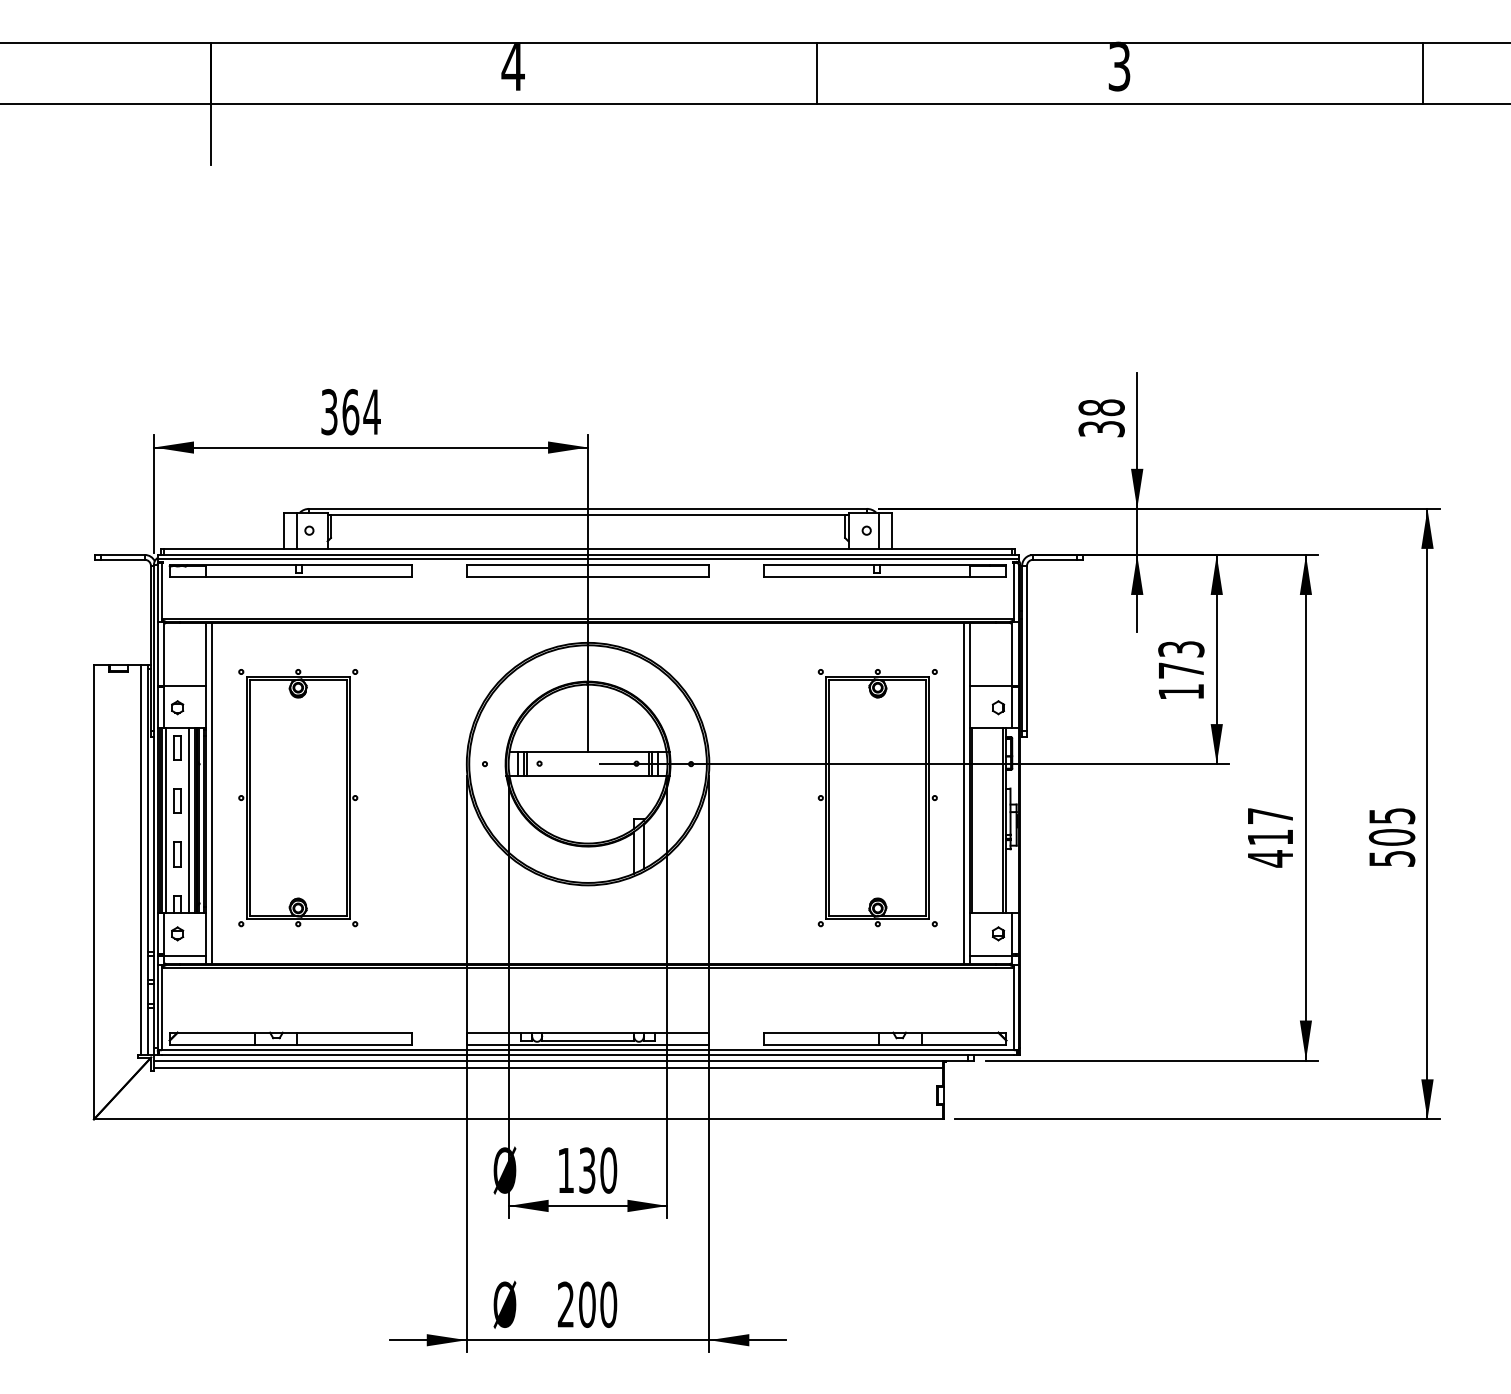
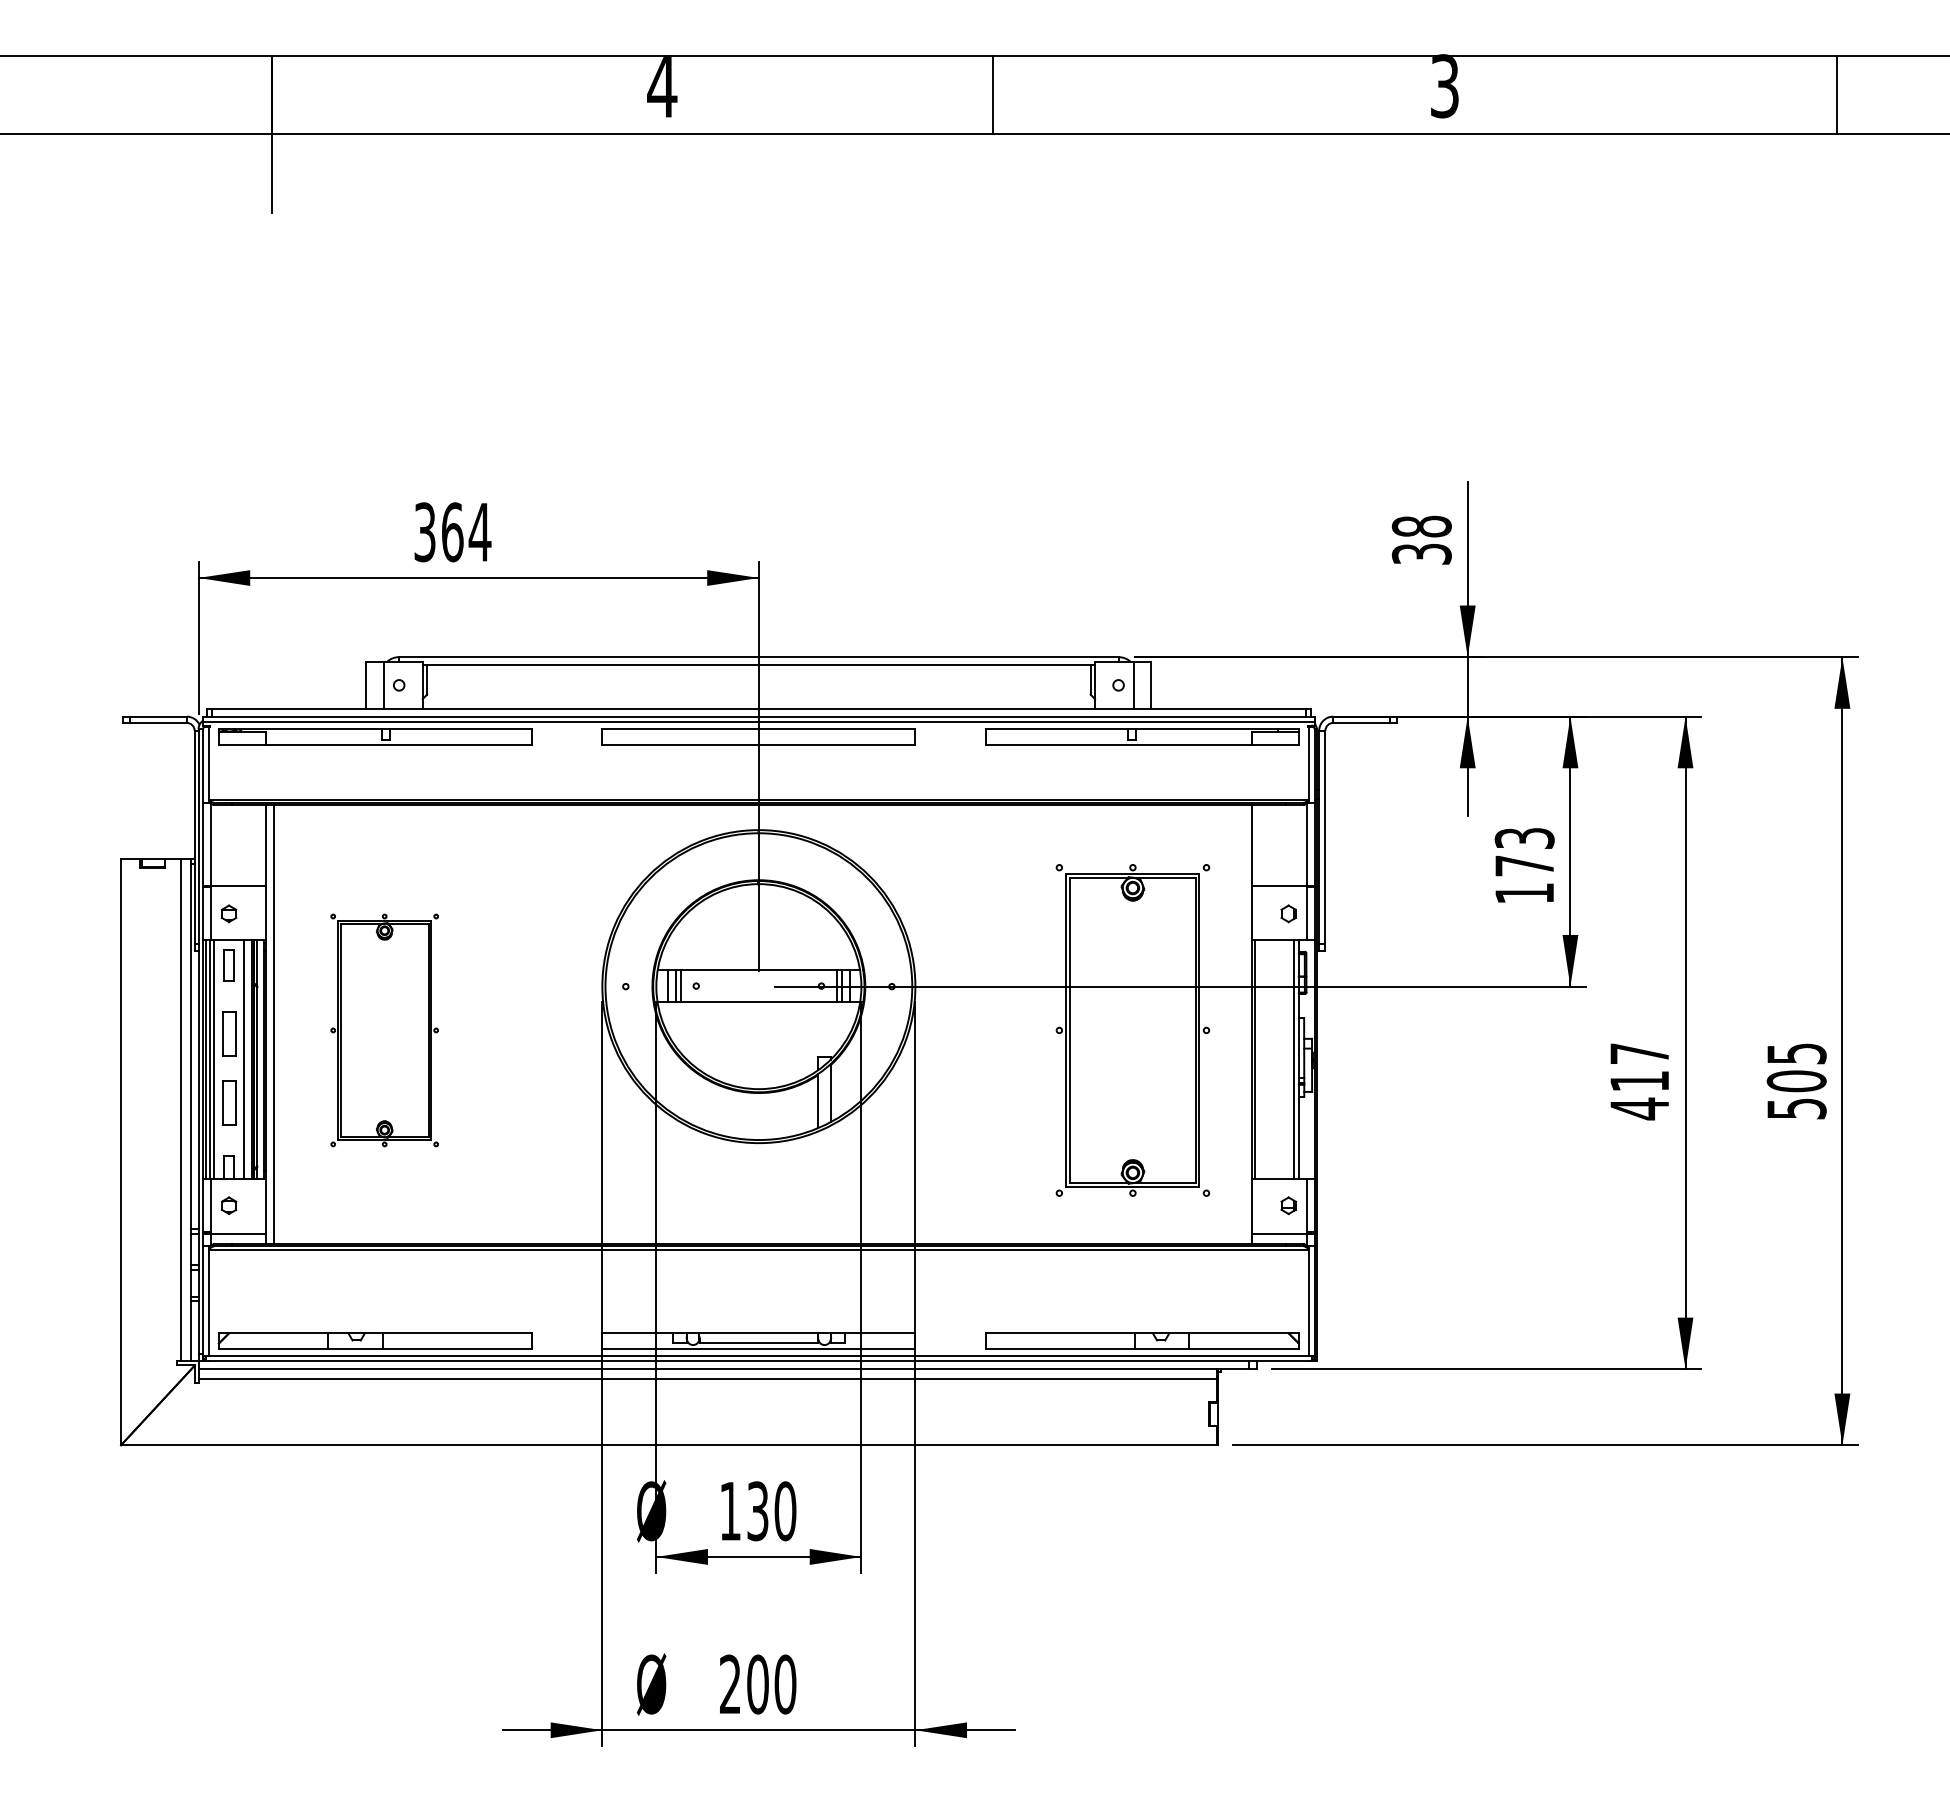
line: (817, 73) -> (993, 95), moved
line: (964, 793) -> (1244, 1024), removed
part: (298, 798) -> (384, 1030), size x0.7
part: (177, 801) -> (228, 1034), size x1.4
part: (177, 854) -> (228, 1103), size x1.4

